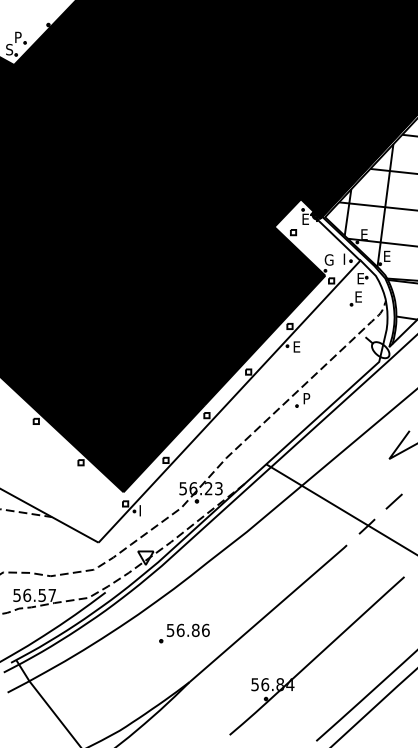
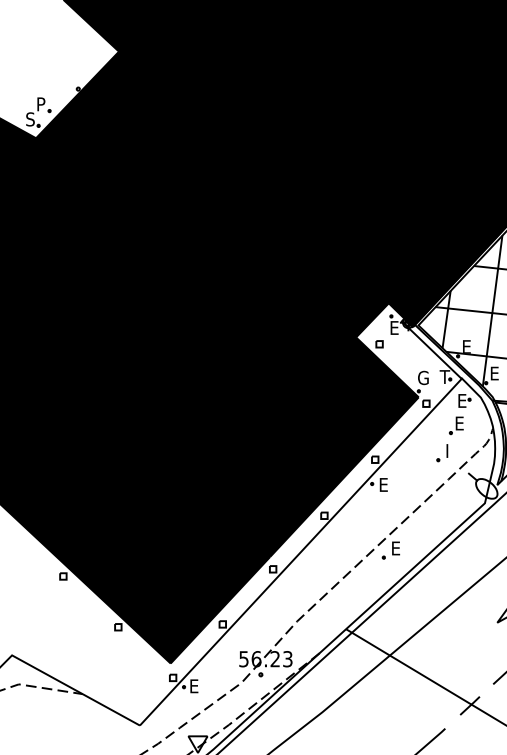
text: (346, 258) -> (444, 376), I -> T
part: (344, 320) -> (442, 452), added
text: (307, 398) -> (396, 548), P -> E
text: (143, 510) -> (195, 685), I -> E

